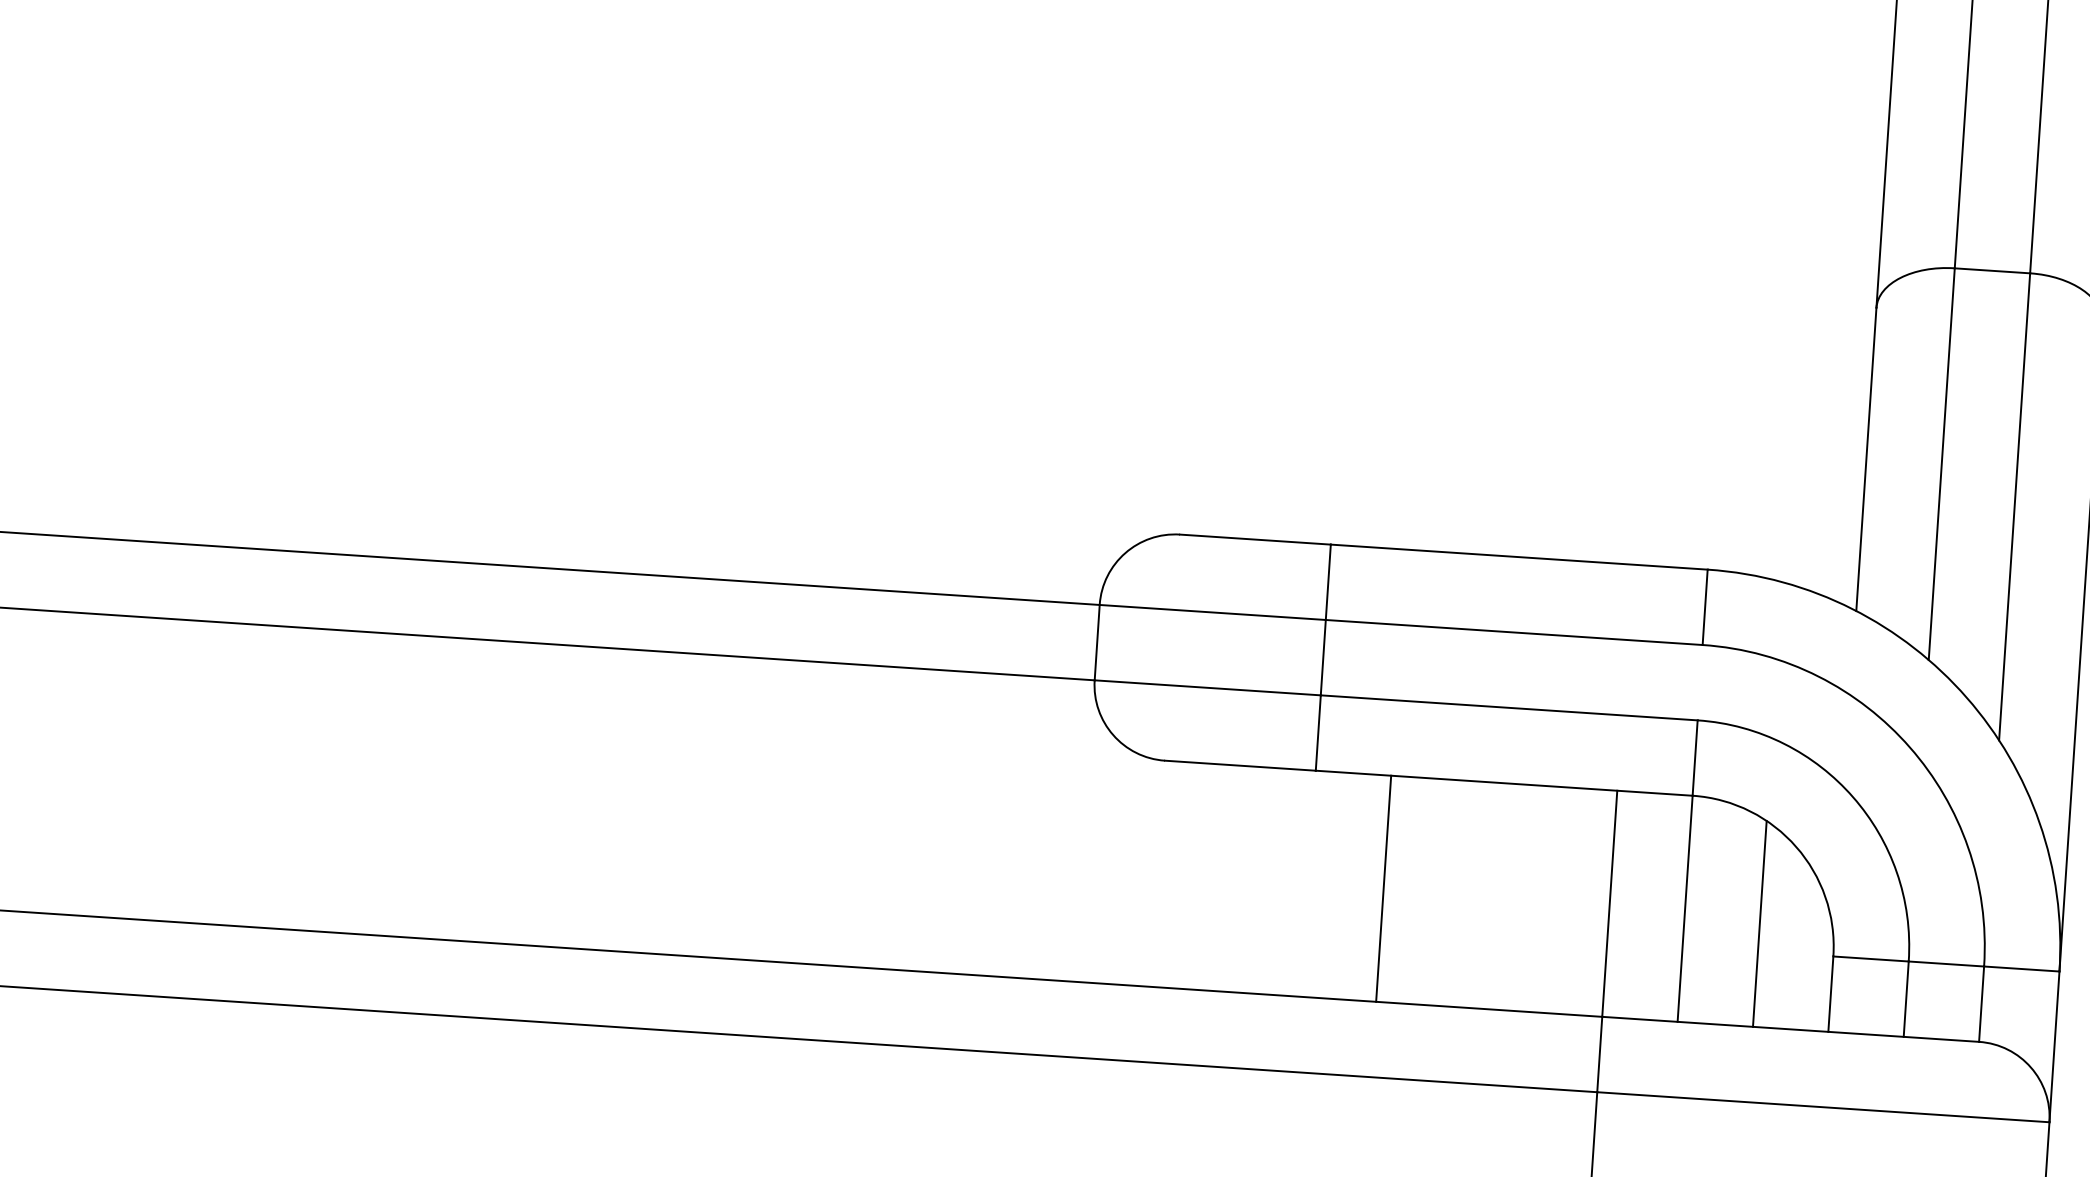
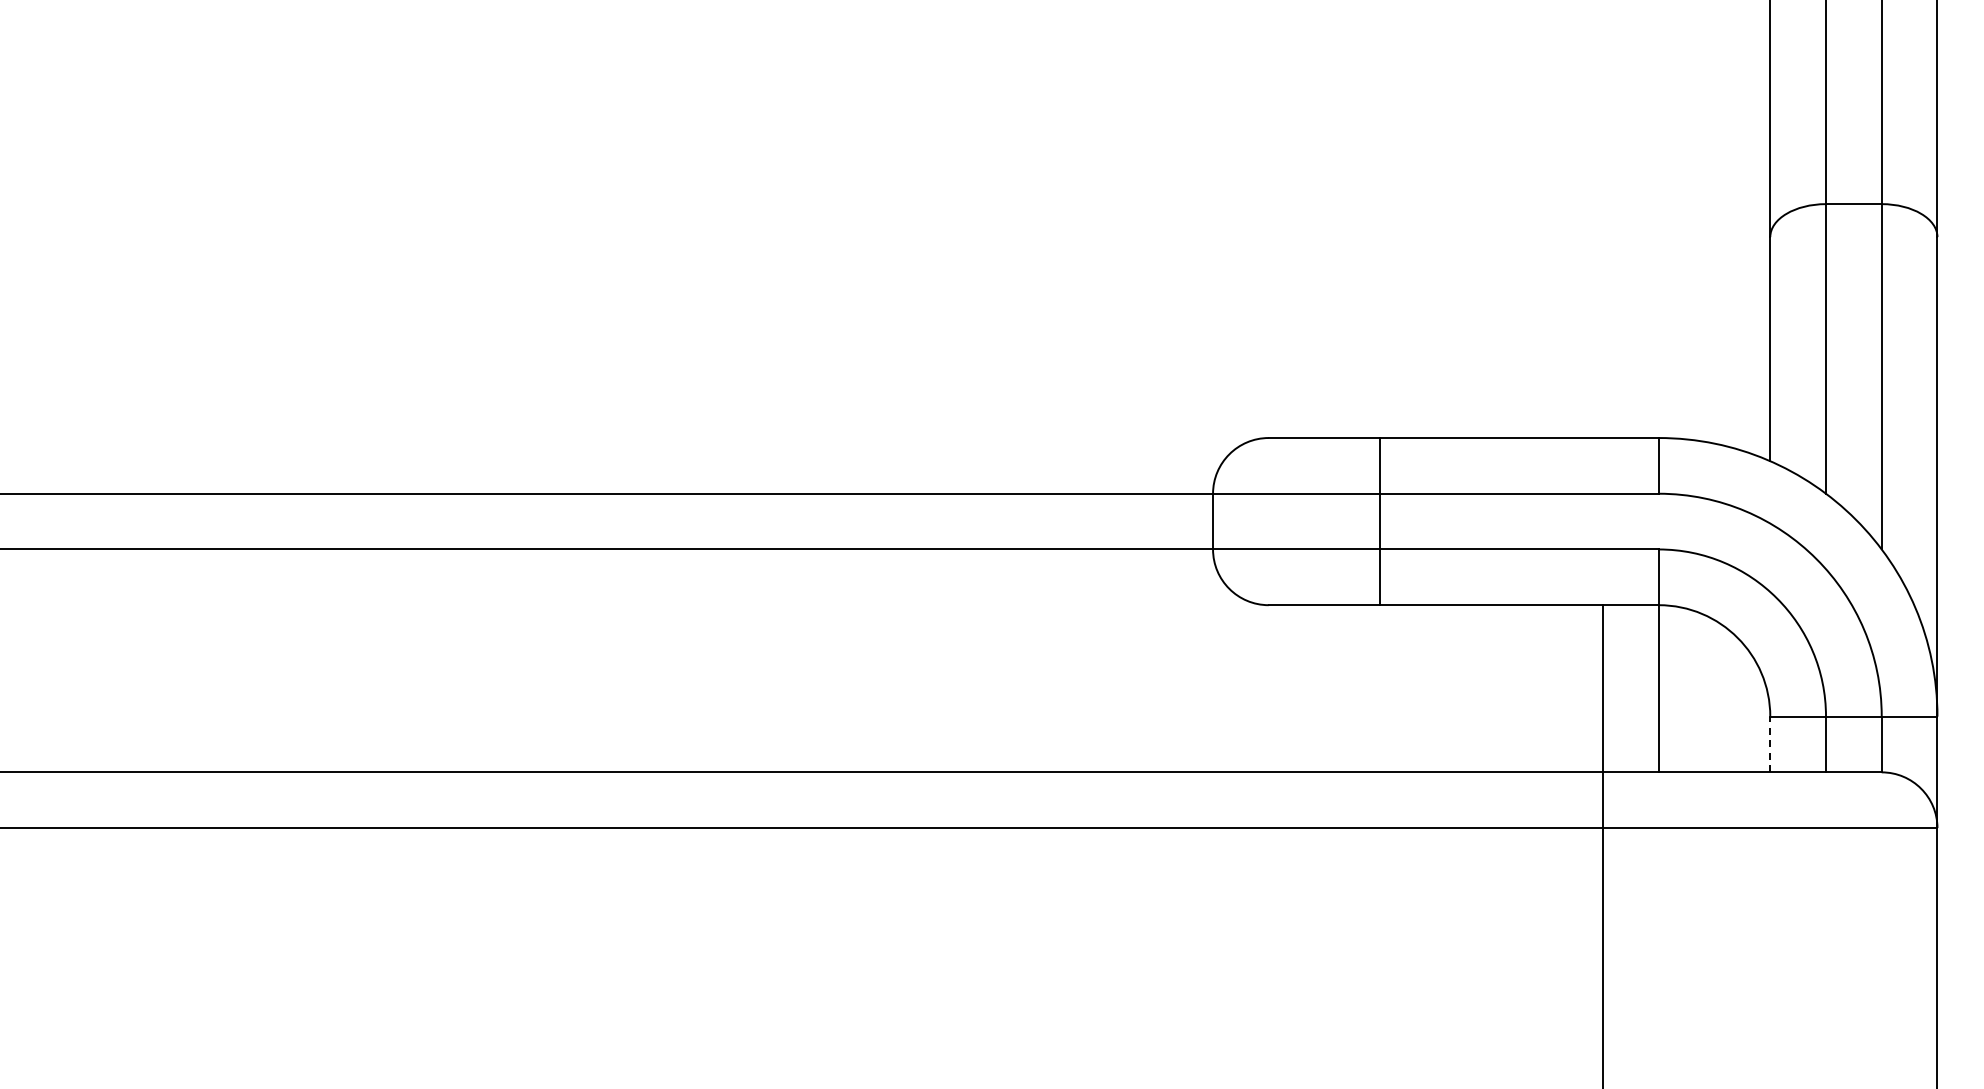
line: (1383, 888) -> (1435, 688), removed
line: (1759, 924) -> (1714, 696), removed
line: (1831, 994) -> (1770, 744), solid -> dashed

